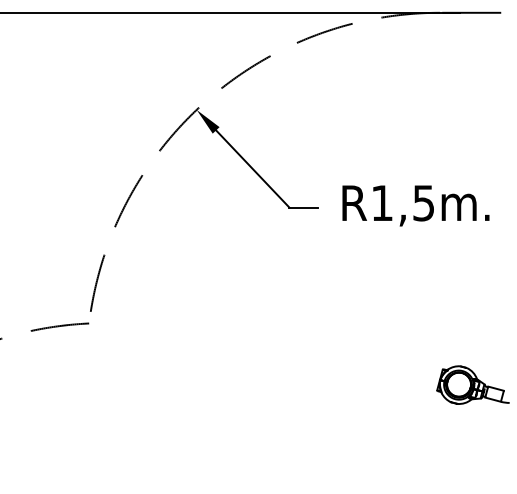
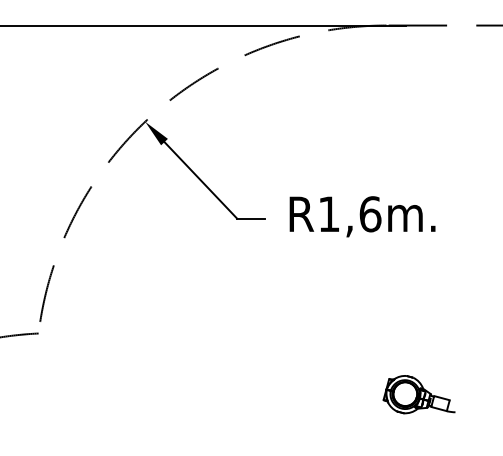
text: (424, 203) -> (371, 214), R1,5m. -> R1,6m.

